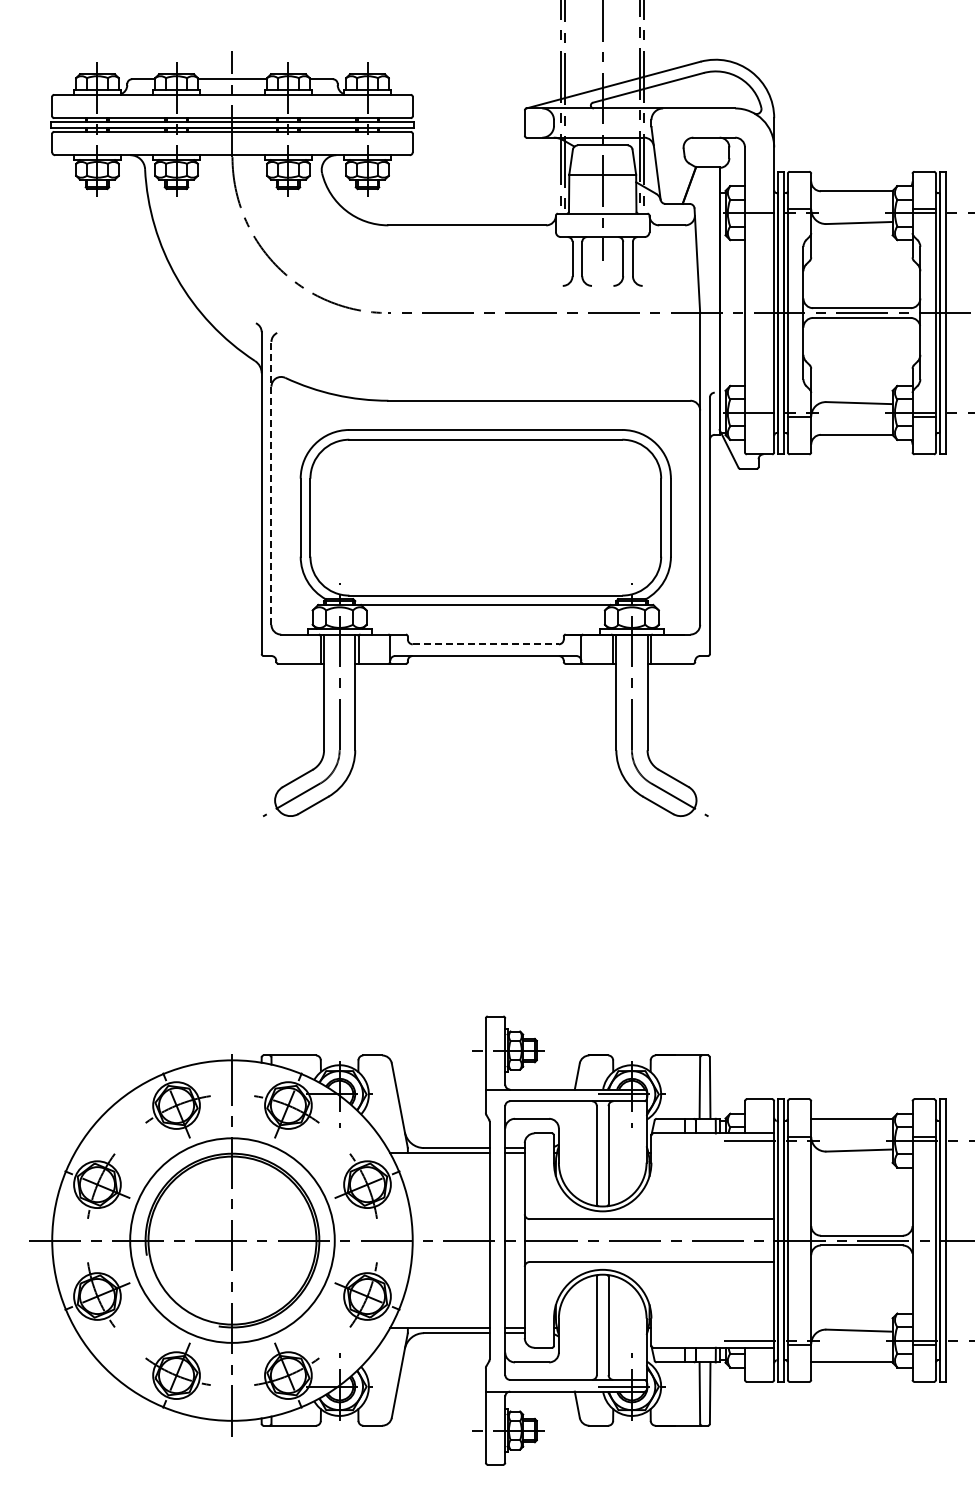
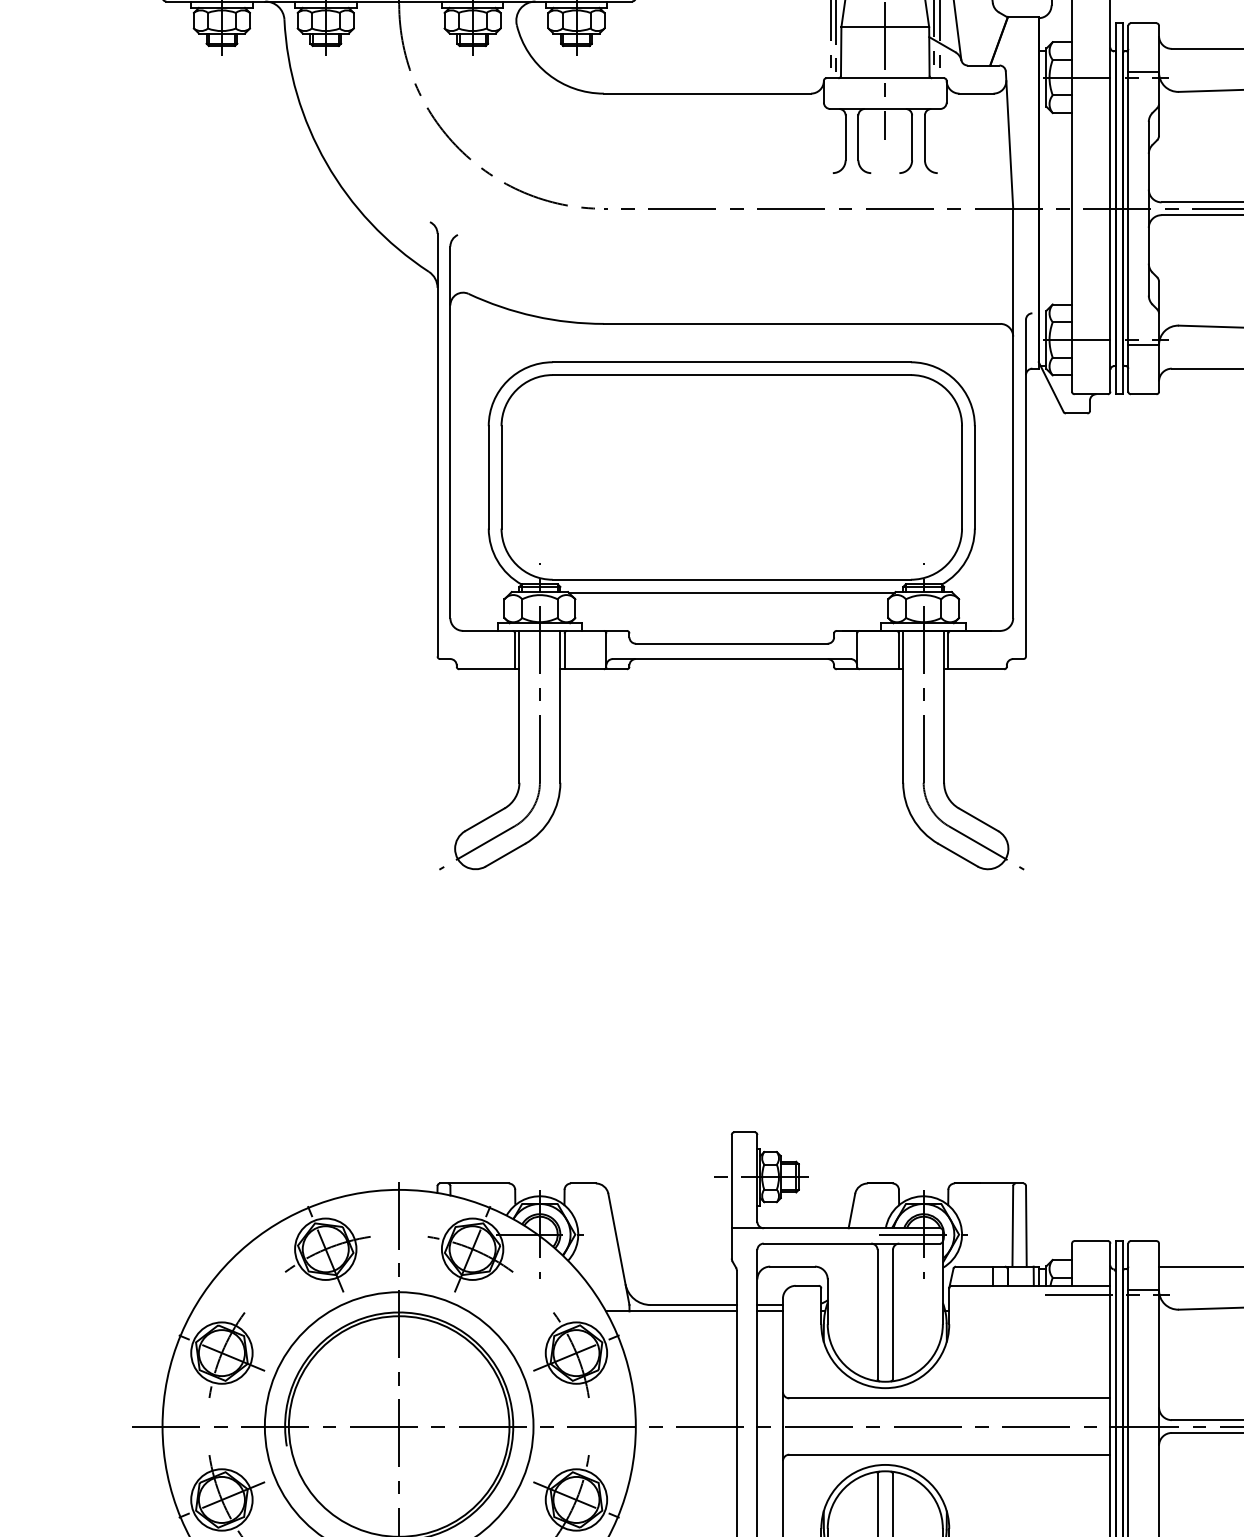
line: (271, 482) -> (450, 431), dashed -> solid
line: (486, 644) -> (732, 643), dashed -> solid

